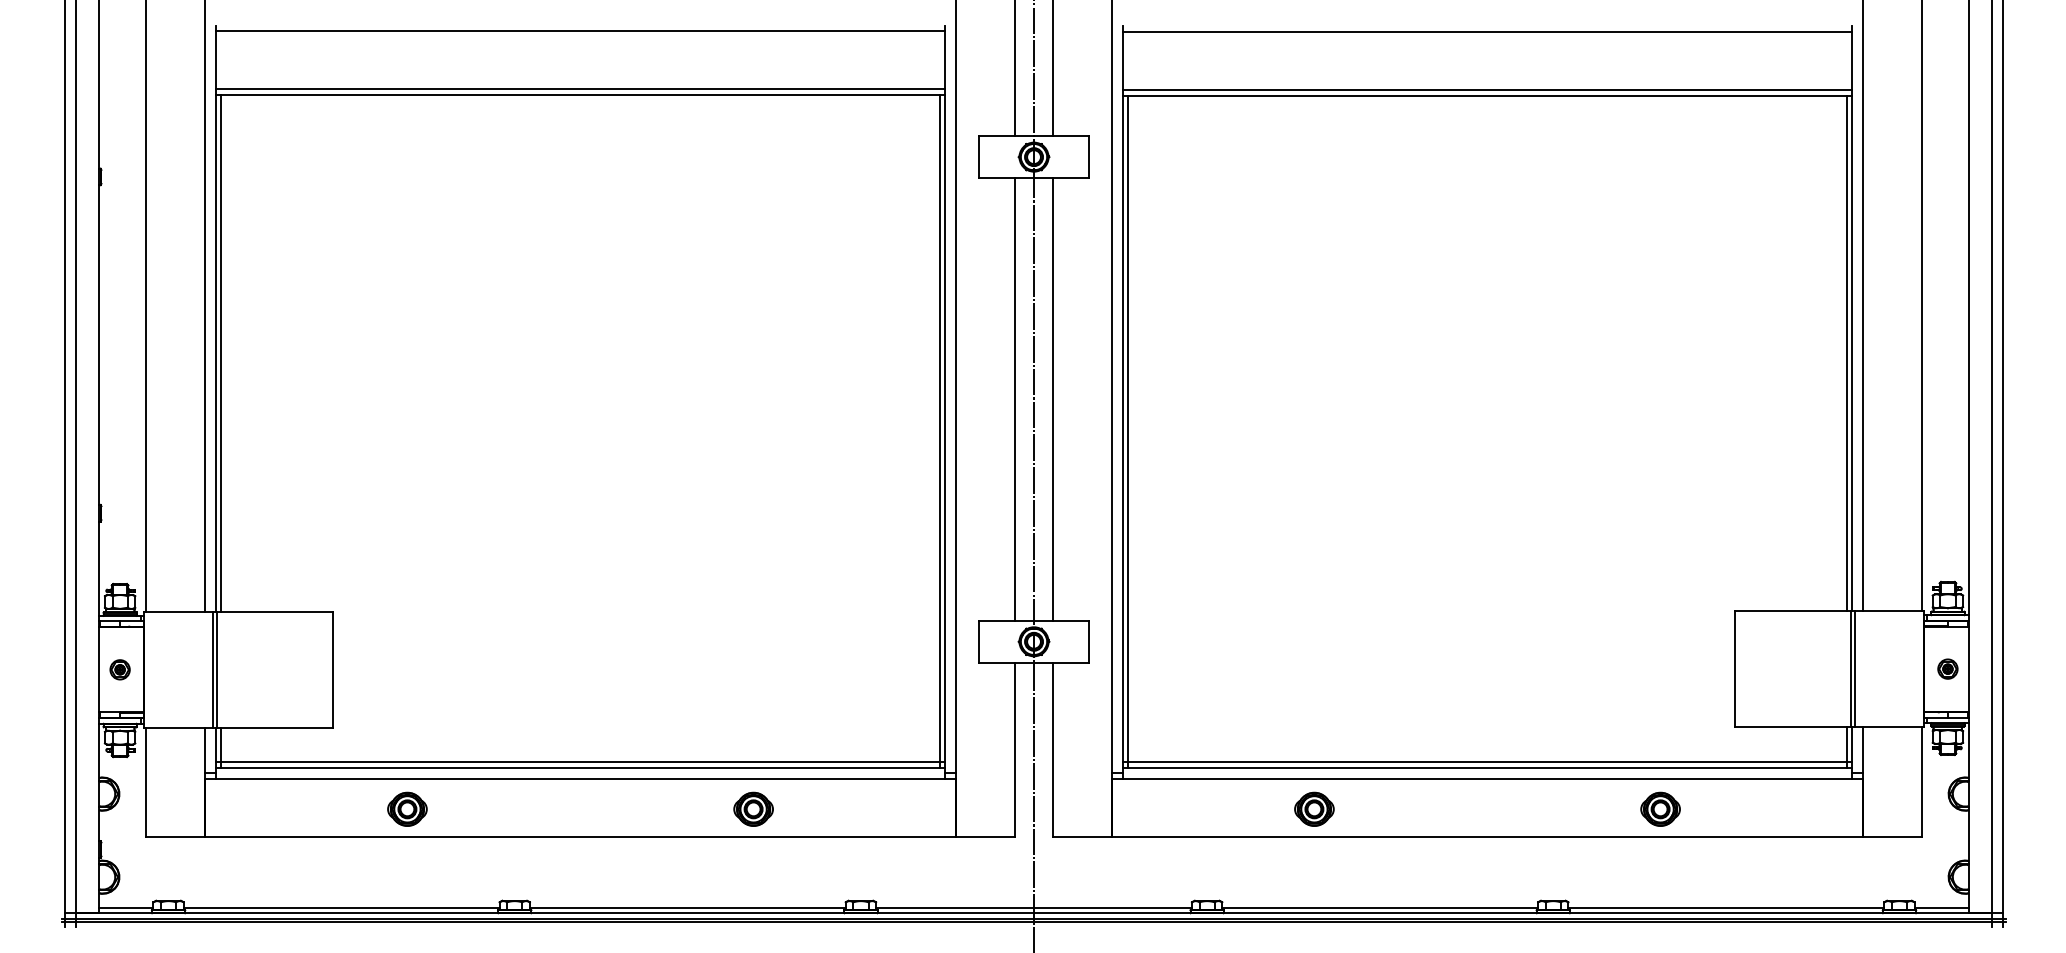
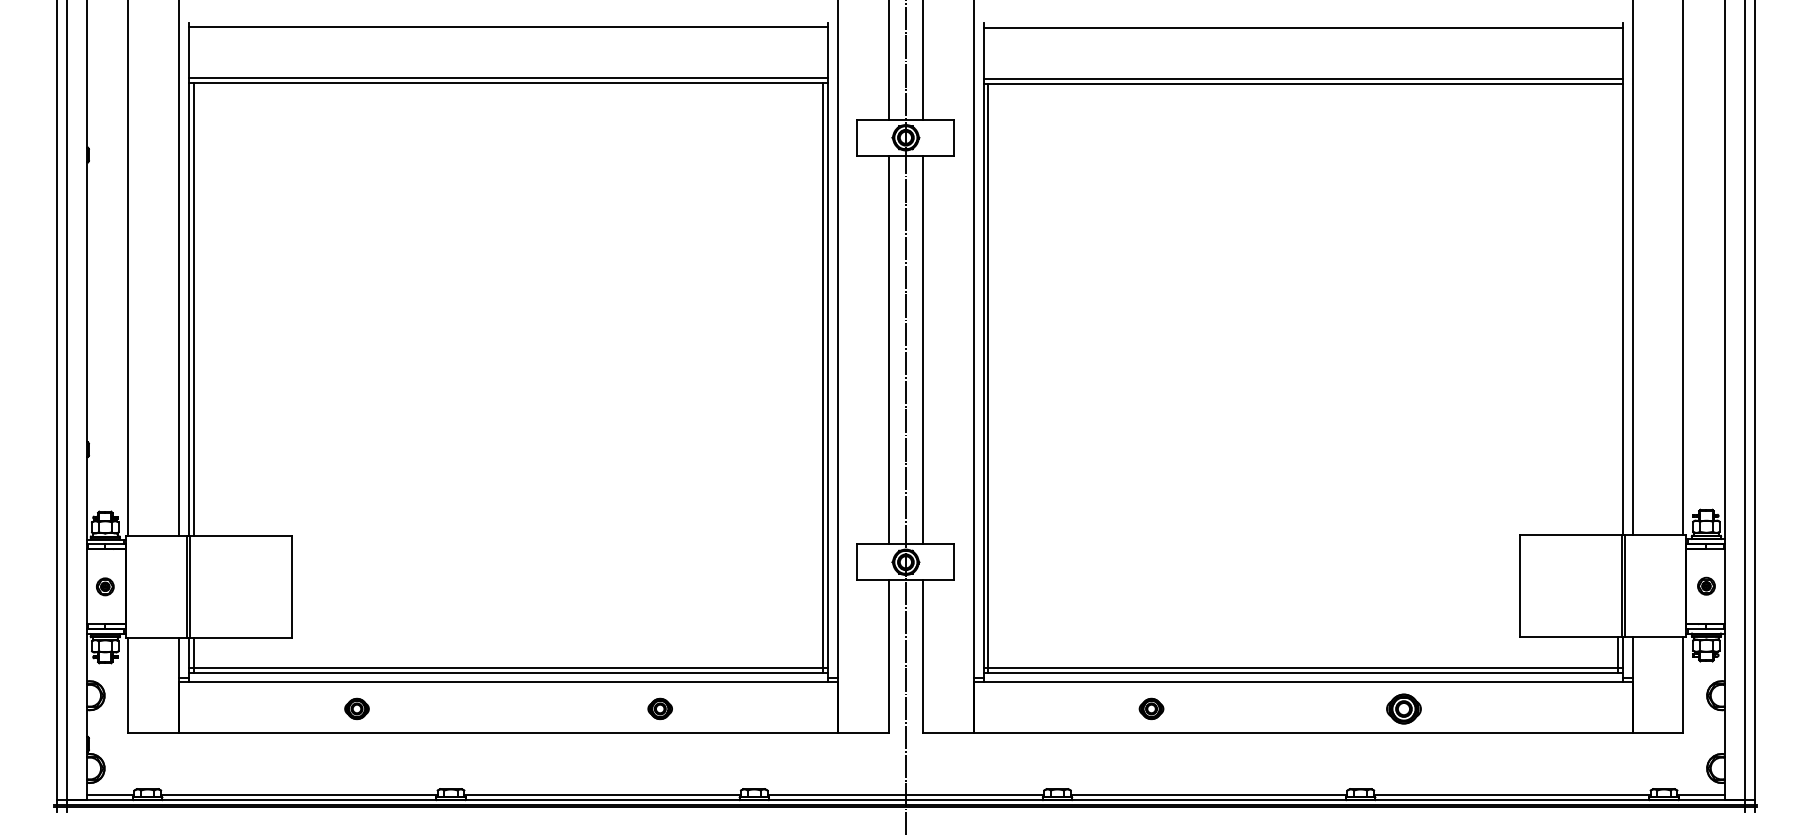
line: (1846, 352) -> (1617, 308), removed
part: (407, 808) -> (357, 708), size x0.7
part: (753, 808) -> (660, 708), size x0.7
part: (1314, 808) -> (1151, 708), size x0.7
part: (1660, 808) -> (1403, 708), moved

